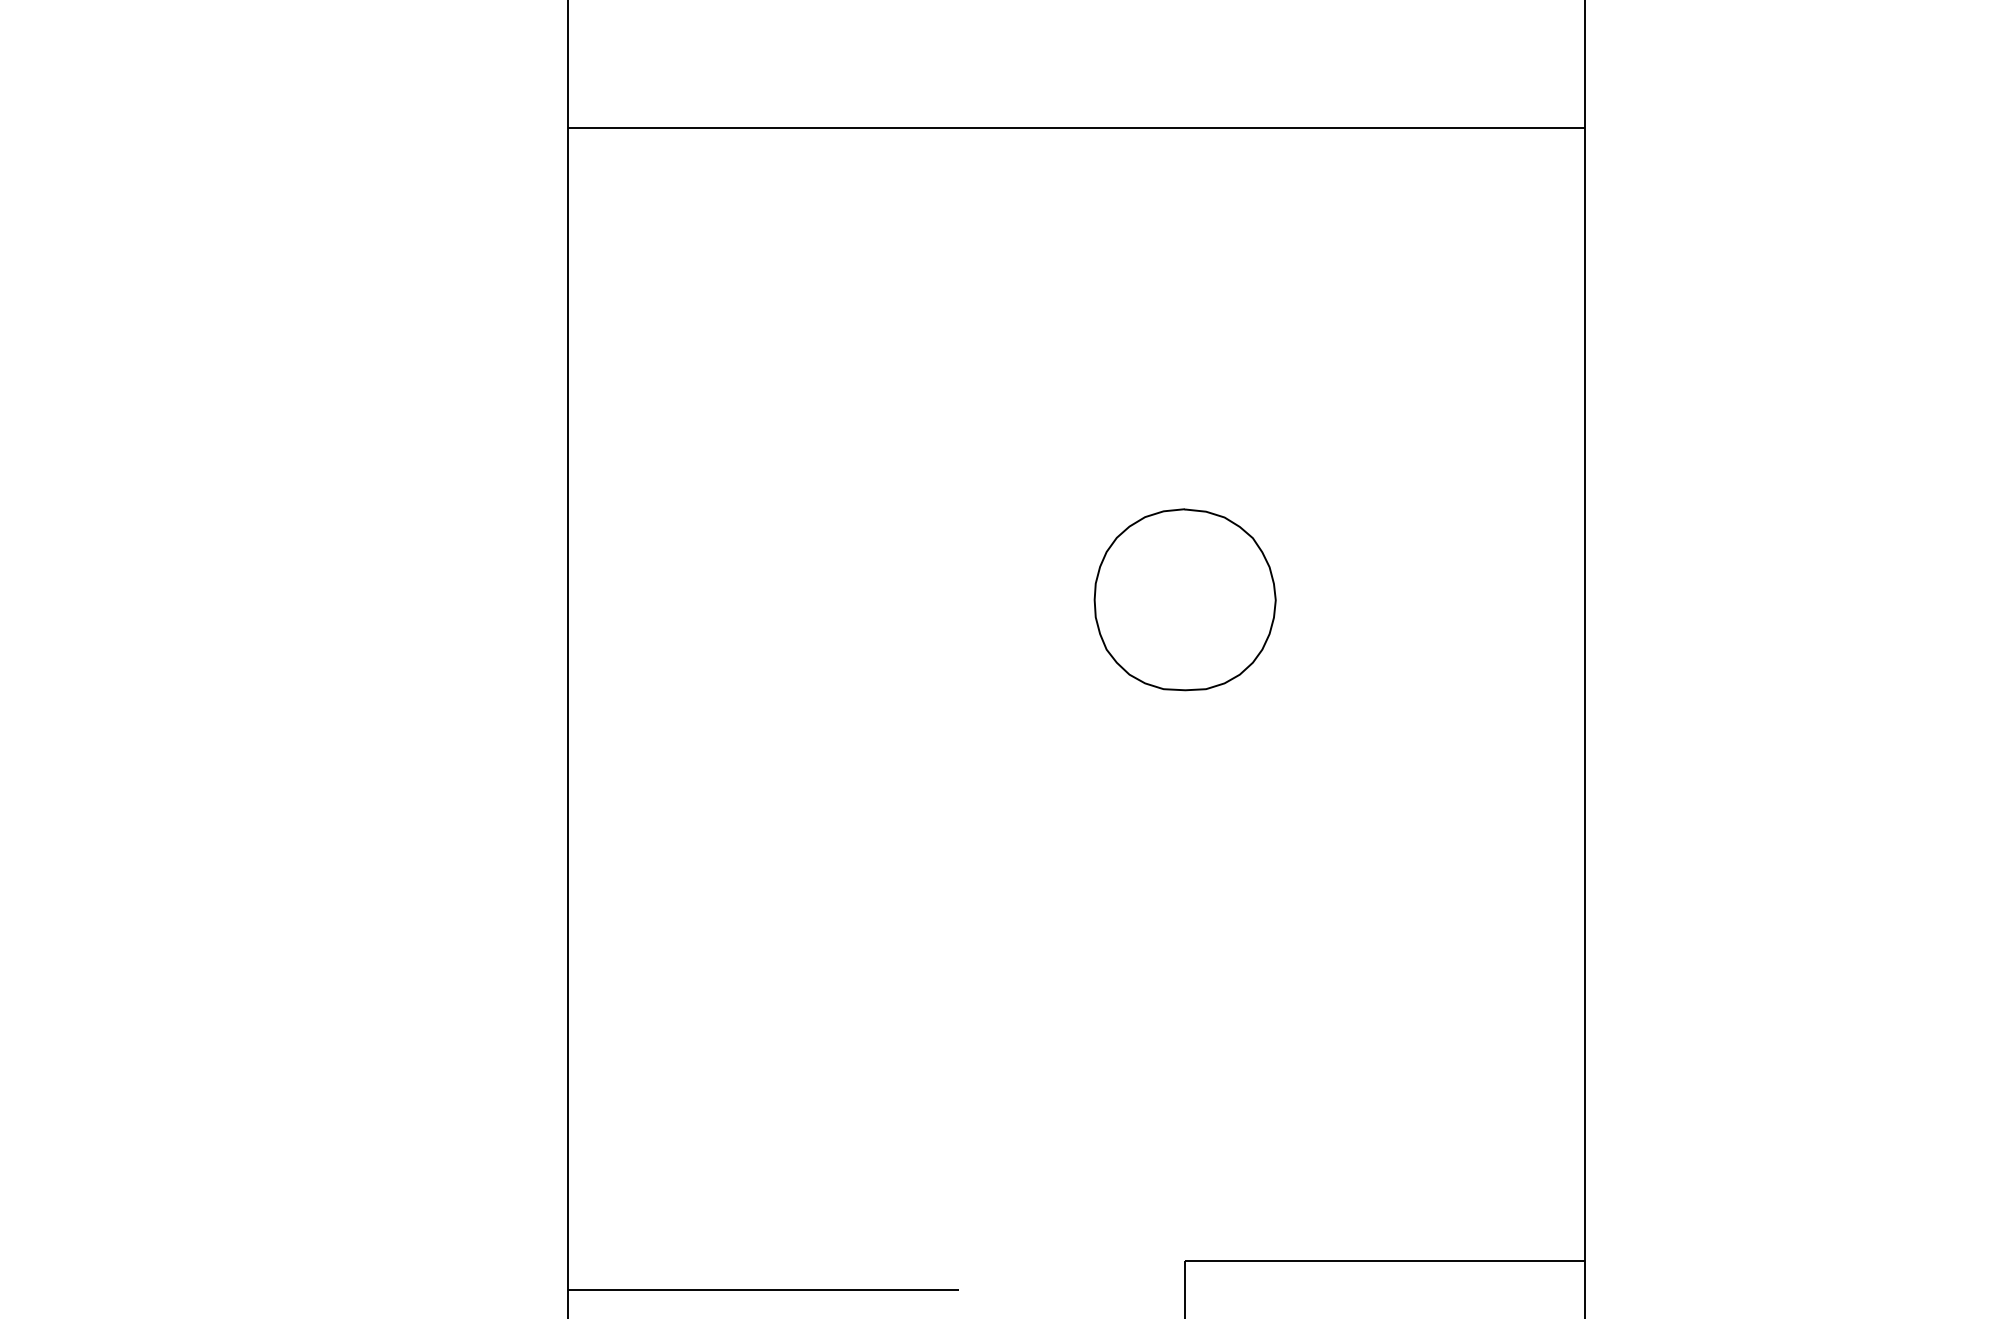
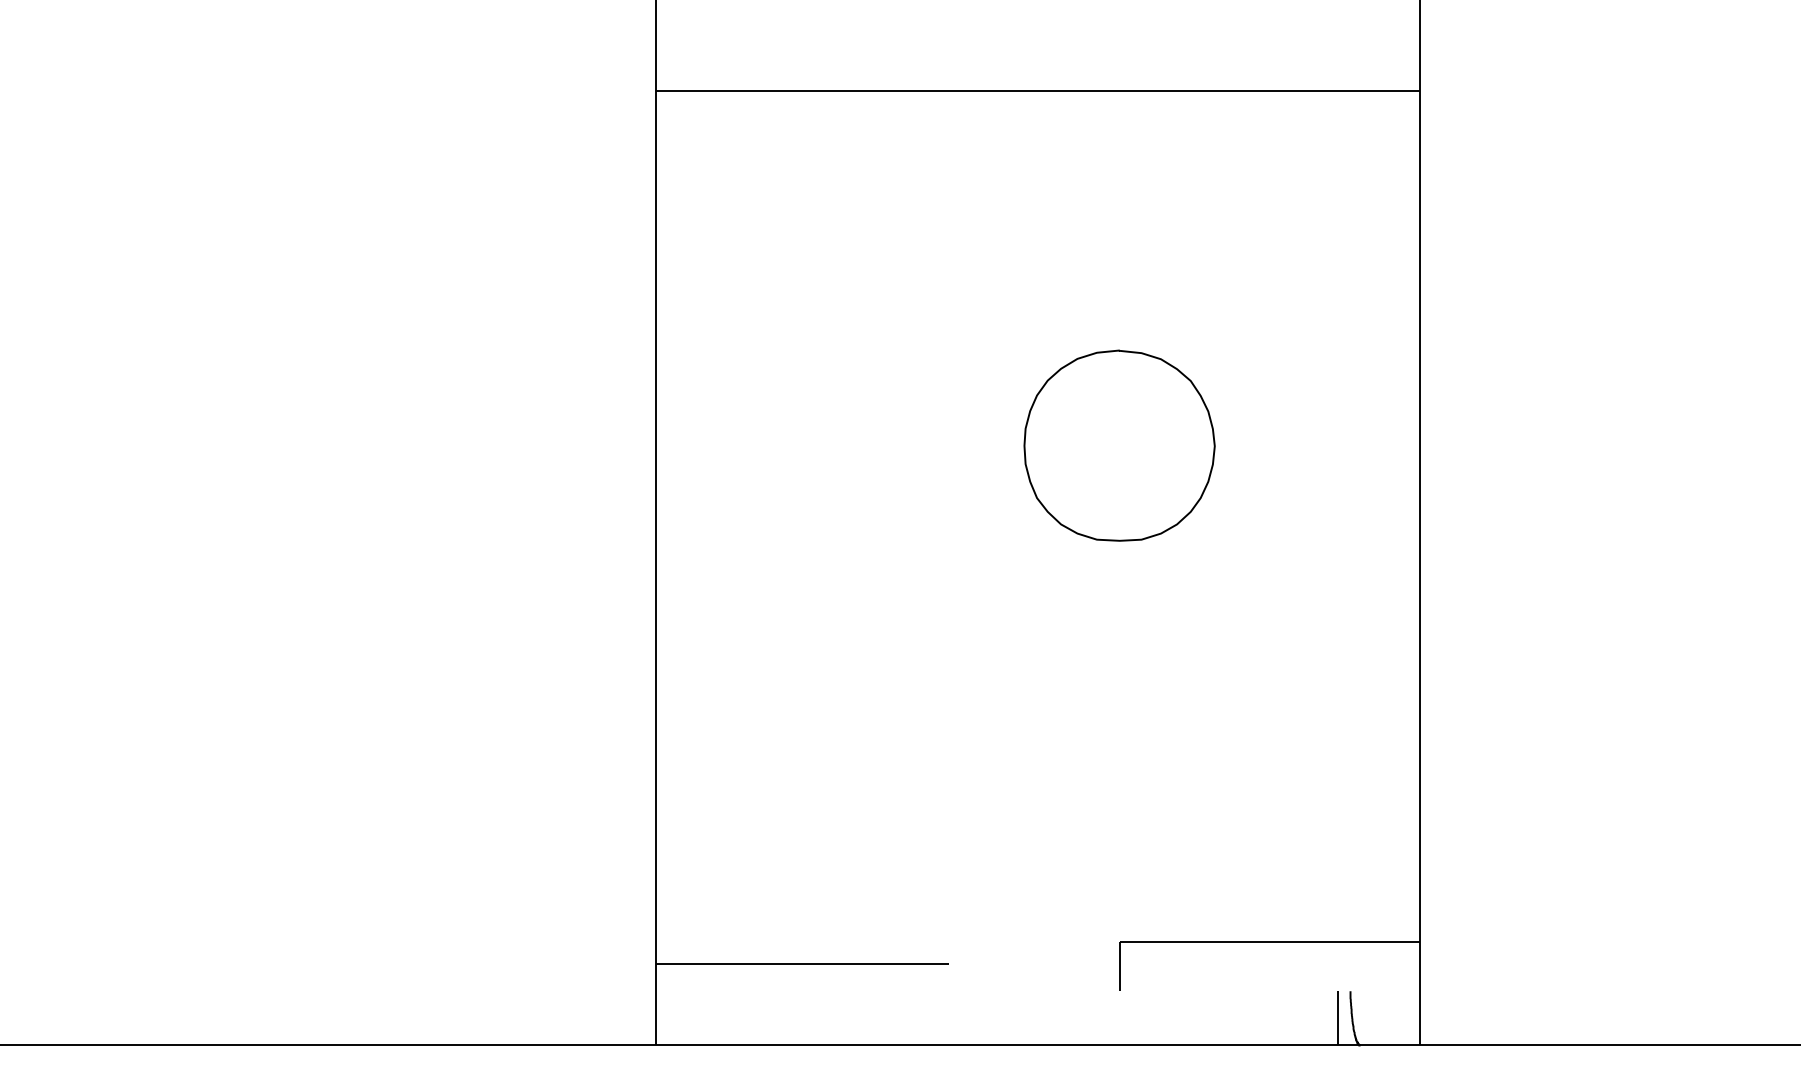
part: (1185, 599) -> (1119, 445), size x1.4

